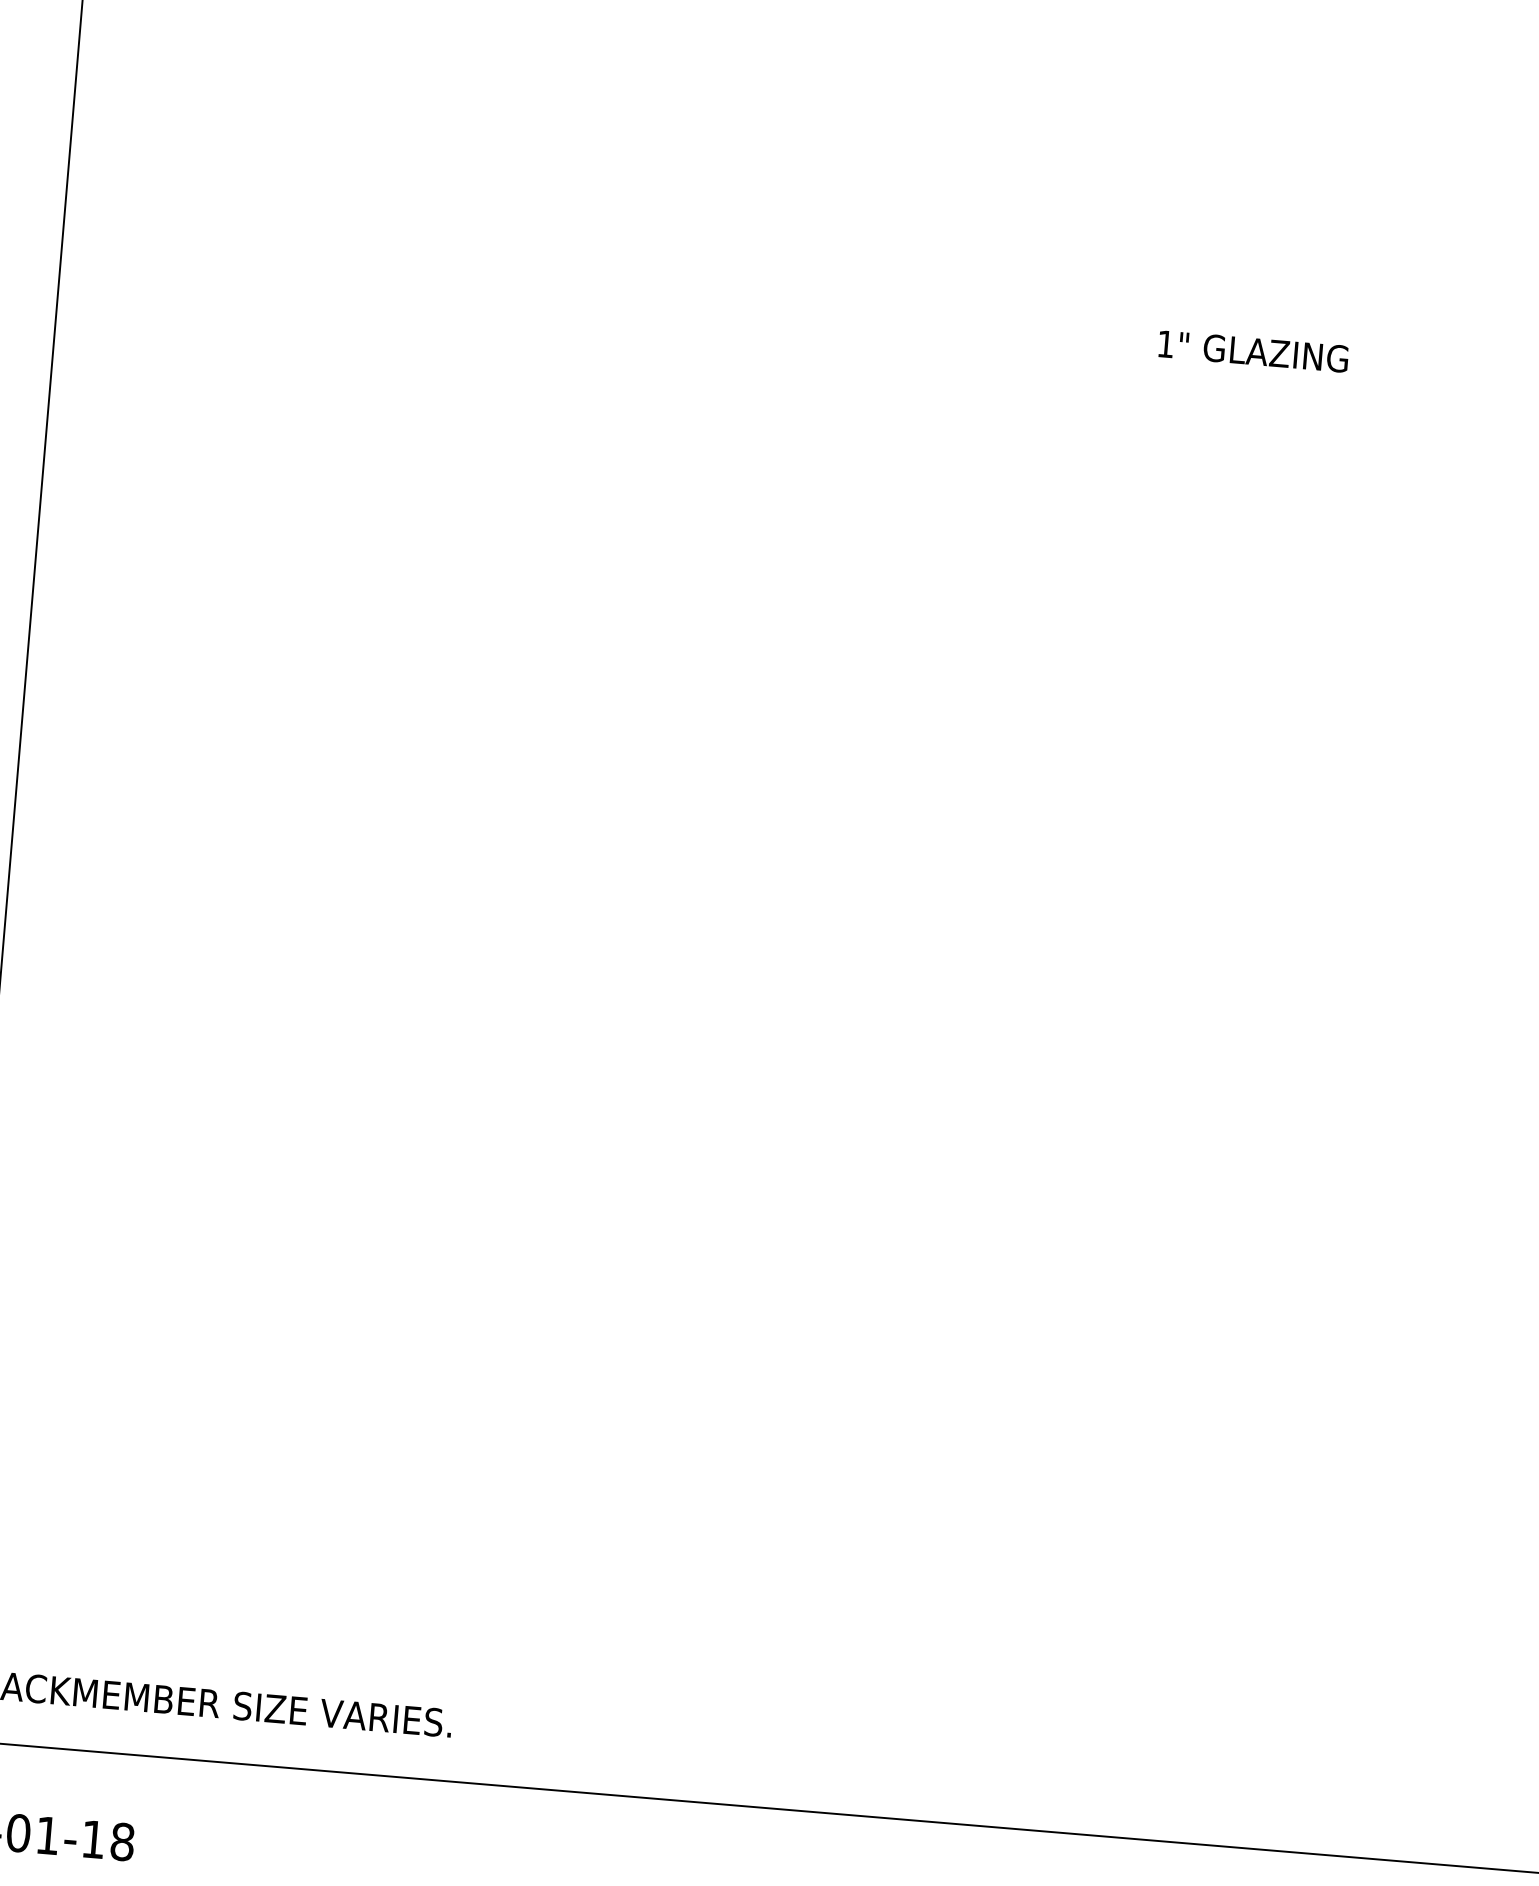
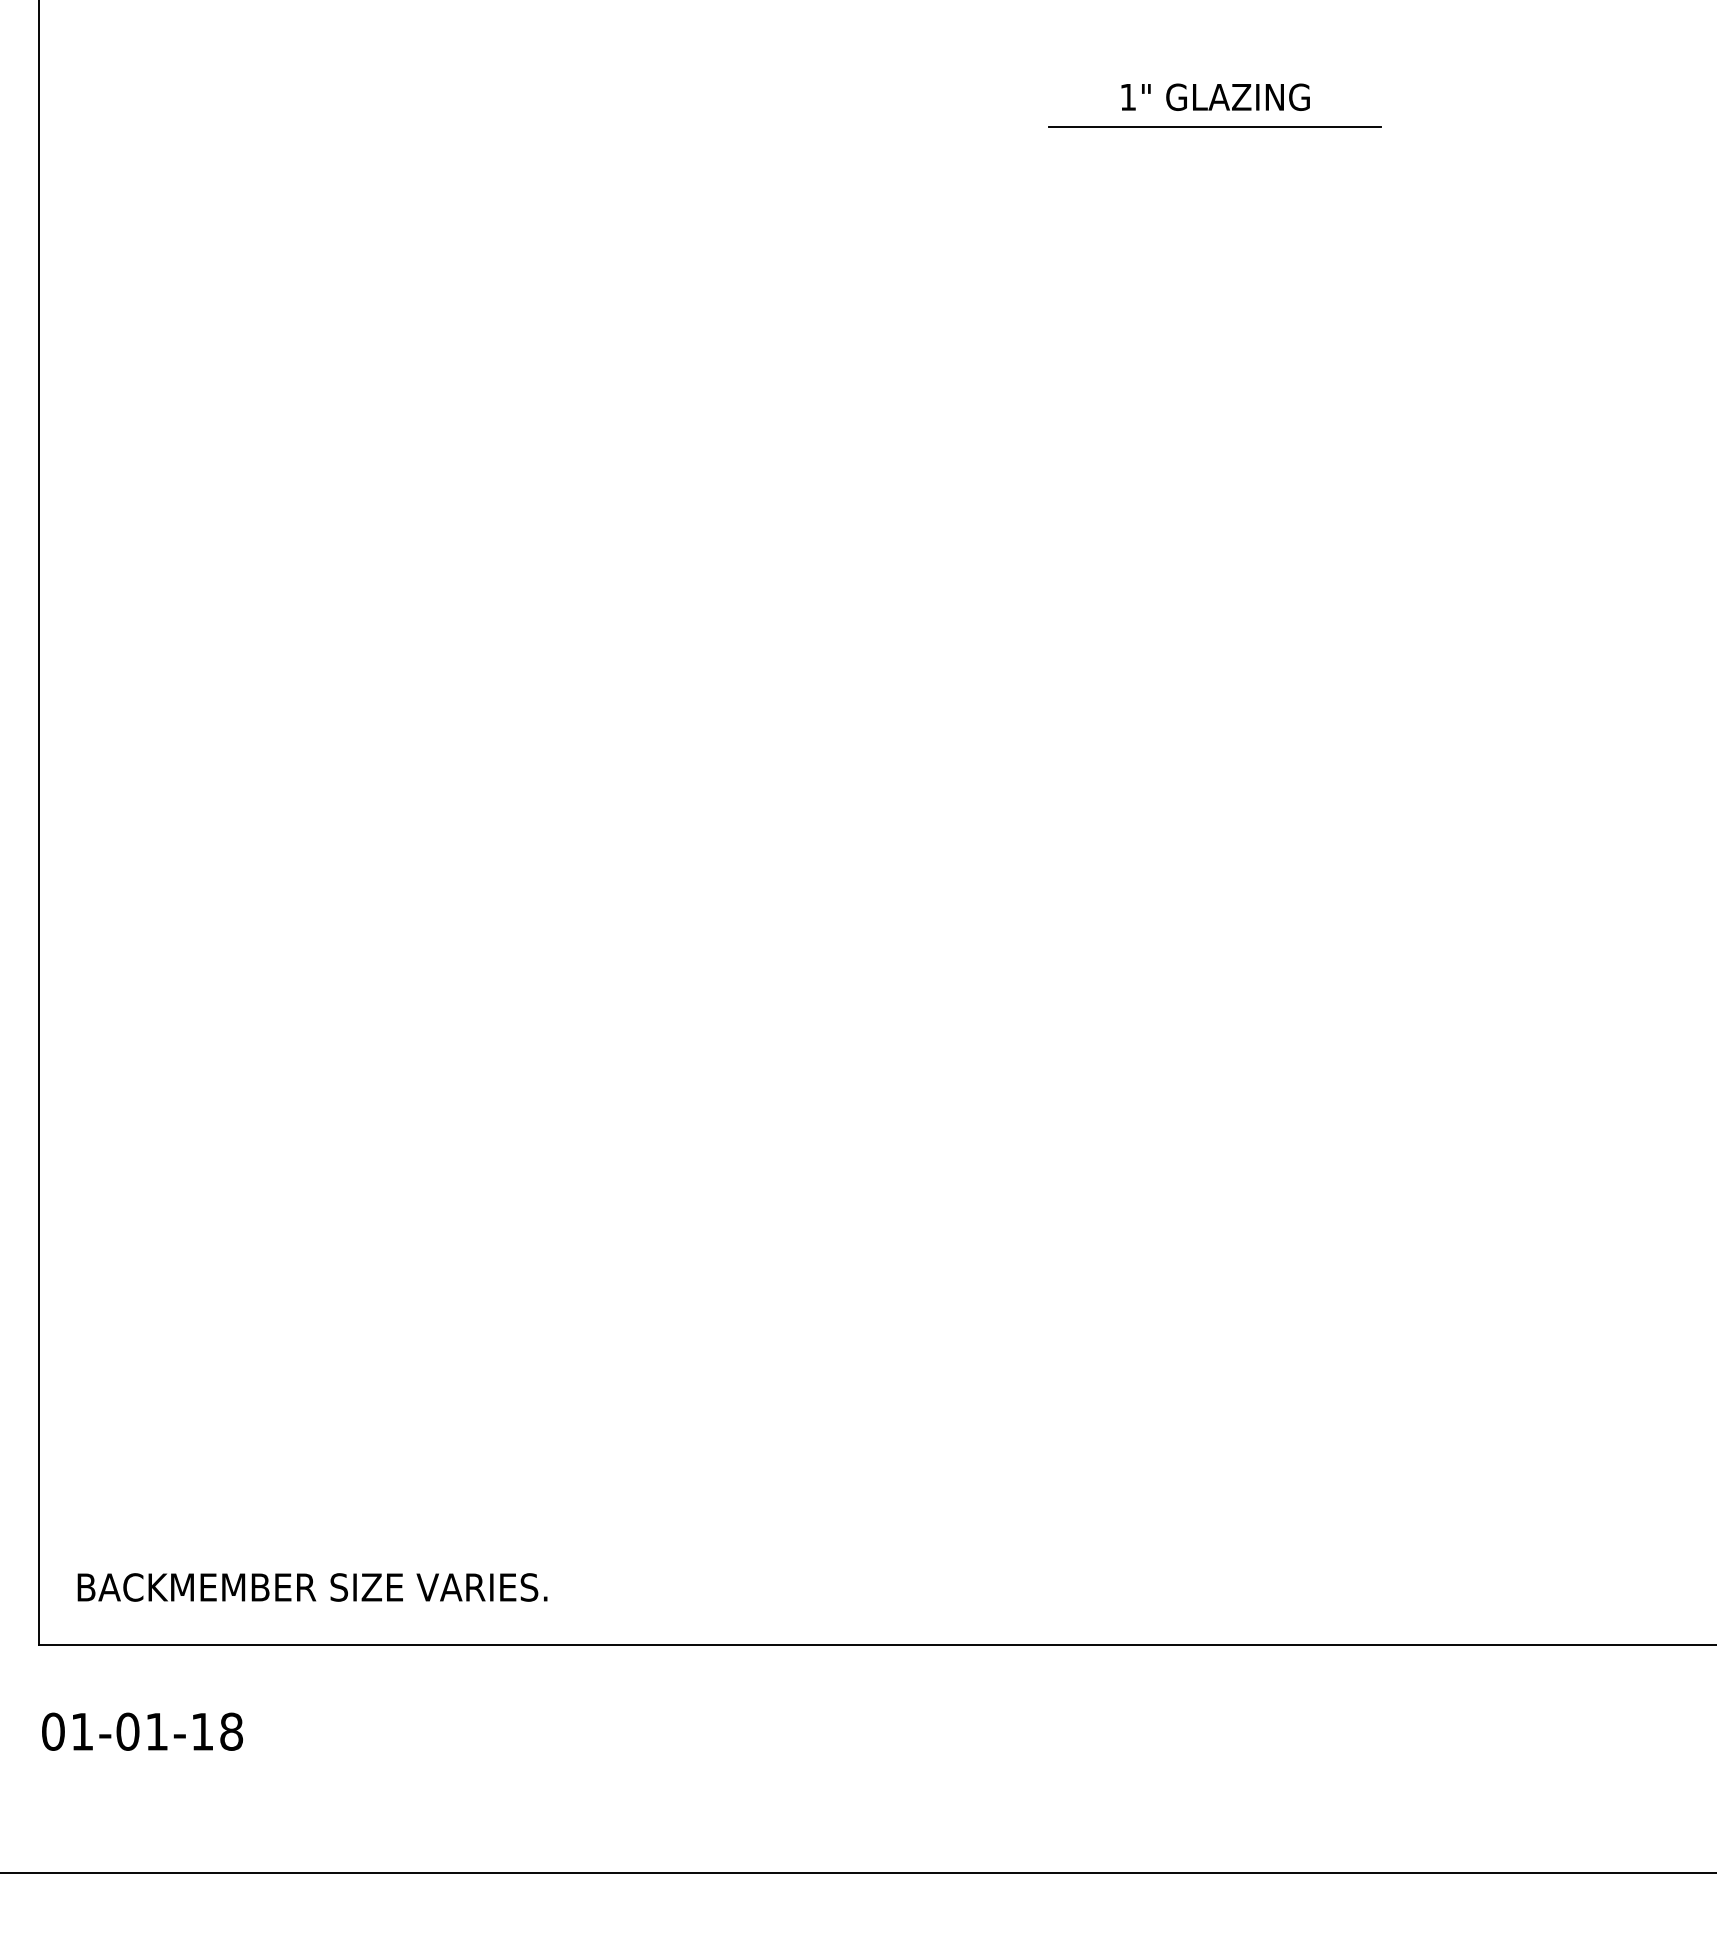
line: (1245, 314) -> (1215, 127), added
text: (1253, 350) -> (1215, 96), moved

